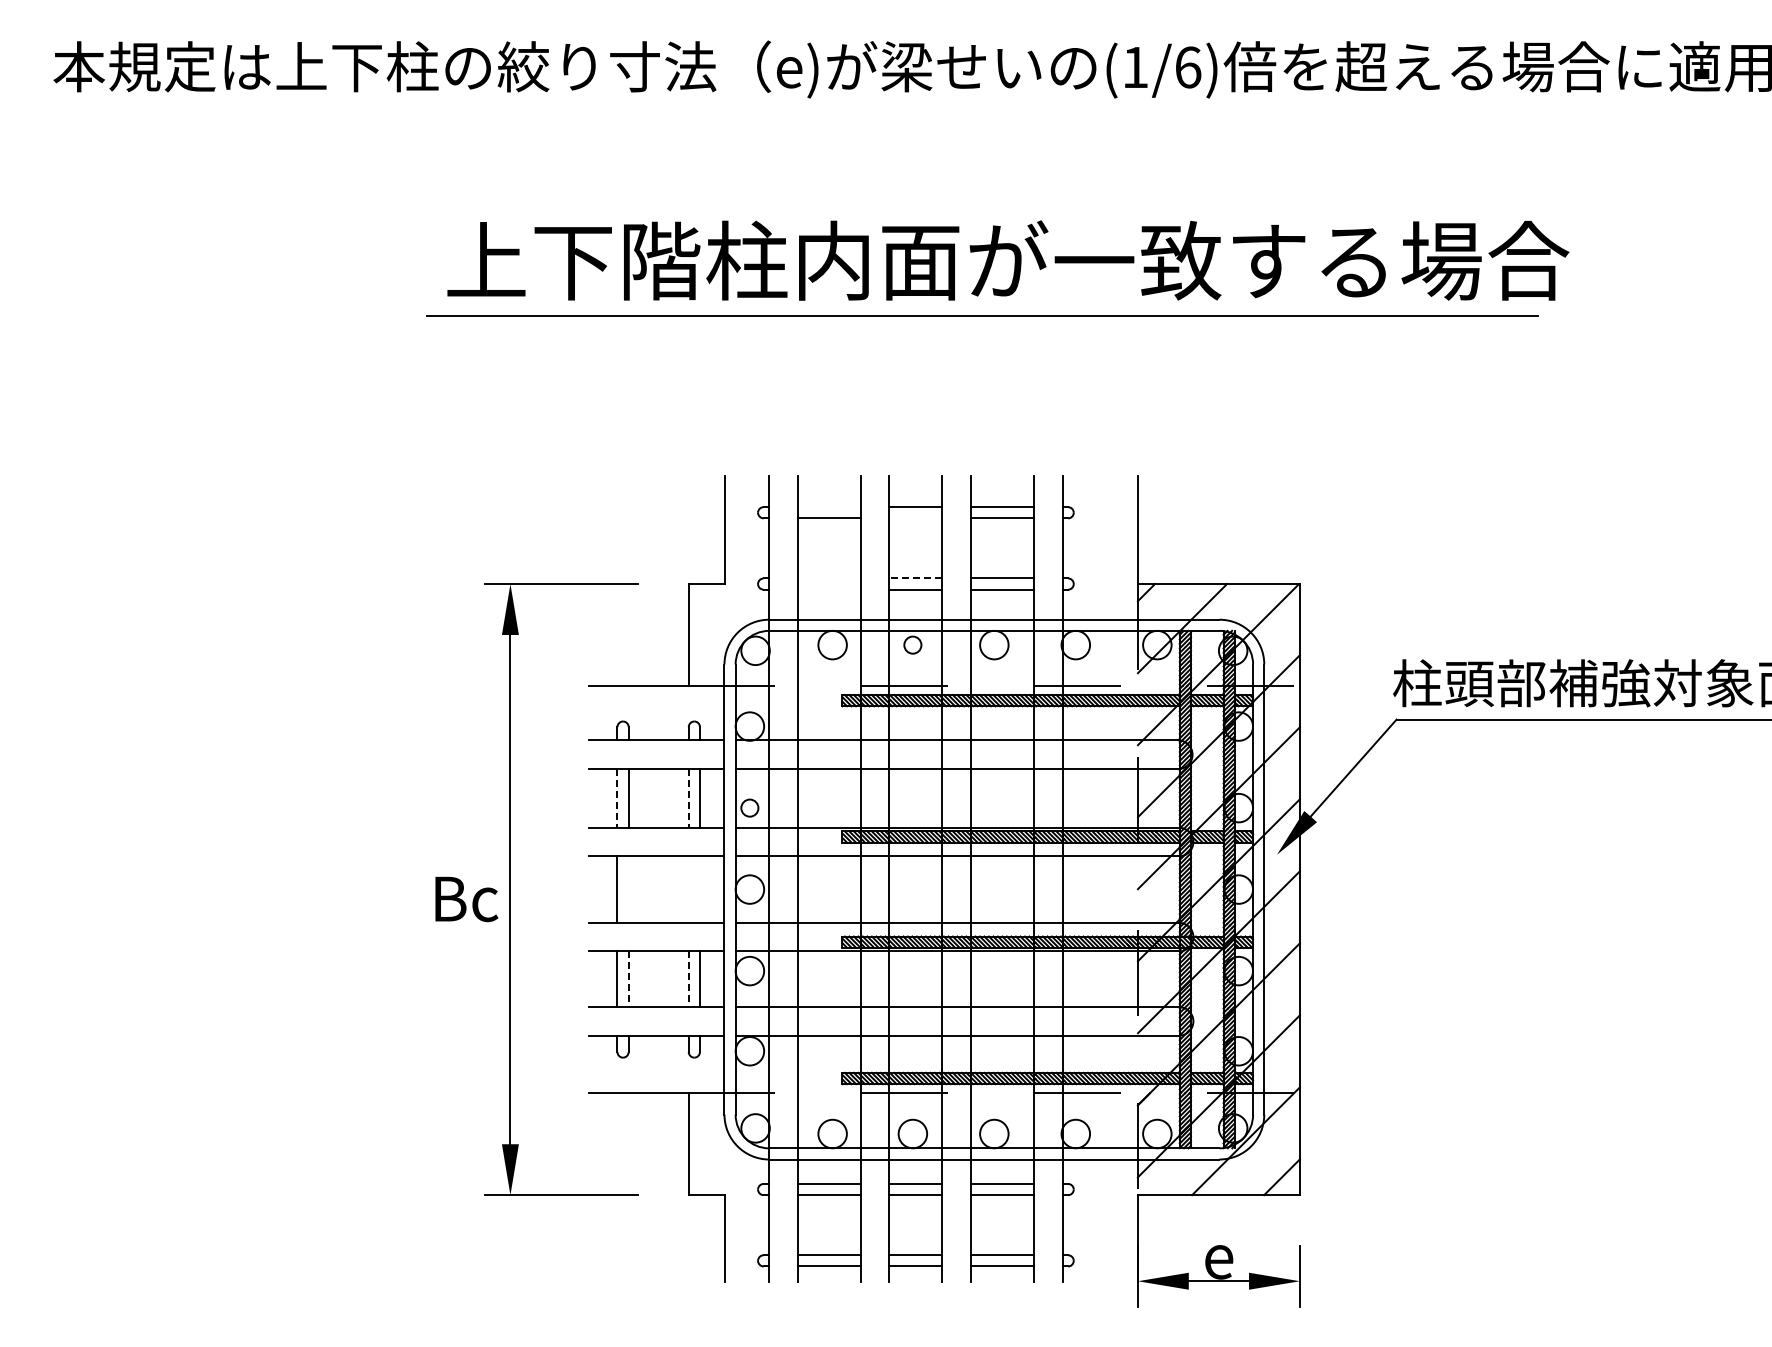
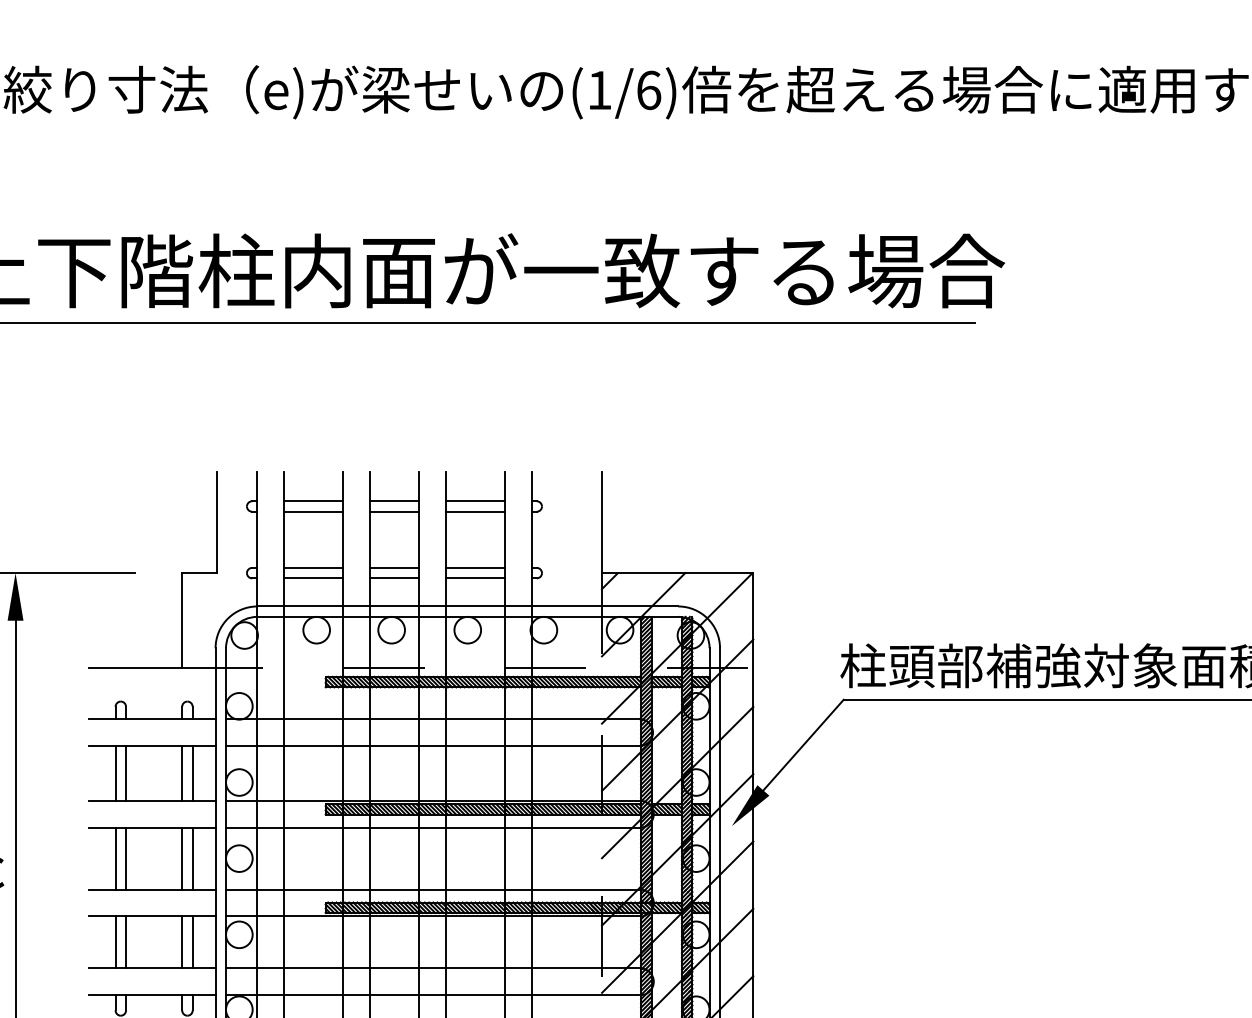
line: (828, 507) -> (312, 501), added
line: (915, 518) -> (394, 511), added
line: (828, 578) -> (312, 567), added
line: (915, 578) -> (394, 567), dashed -> solid
line: (828, 589) -> (312, 578), added
circle: (912, 644) -> (391, 629), size x1.67
line: (617, 798) -> (115, 773), dashed -> solid
line: (688, 798) -> (181, 773), dashed -> solid
circle: (749, 807) -> (238, 781), size x1.67
line: (628, 889) -> (125, 858), added
line: (688, 889) -> (181, 858), added
line: (699, 889) -> (192, 858), added
line: (628, 979) -> (125, 942), dashed -> solid
line: (688, 979) -> (181, 942), dashed -> solid

